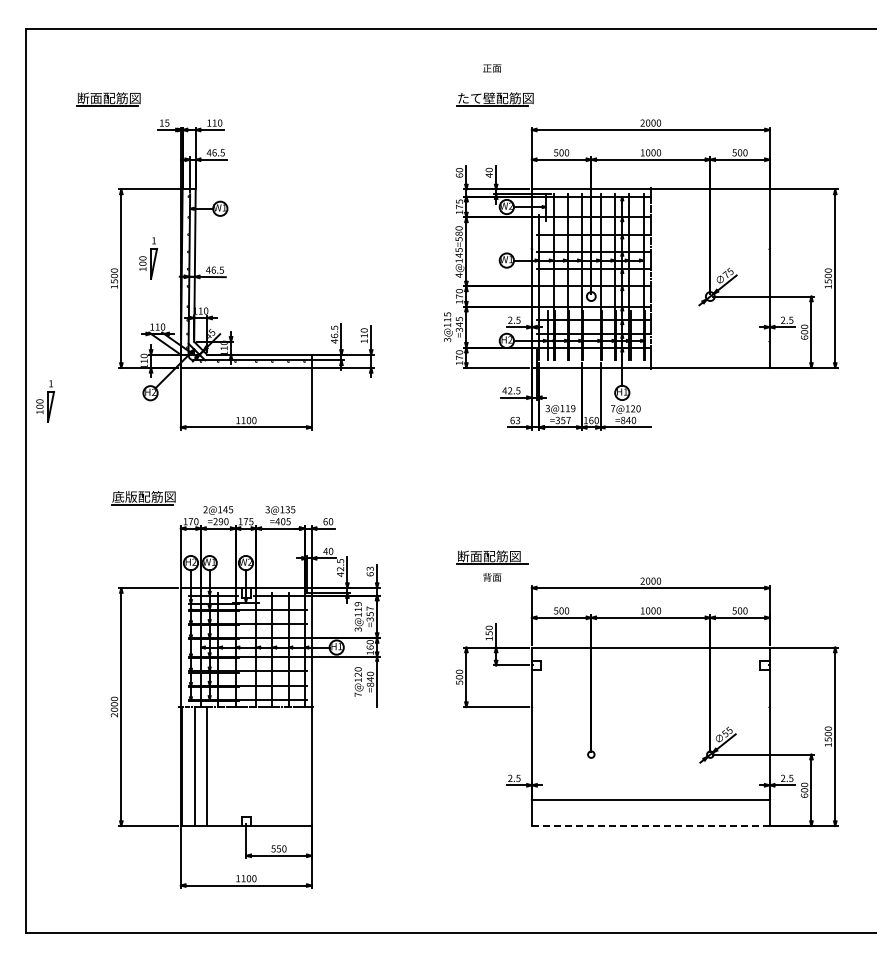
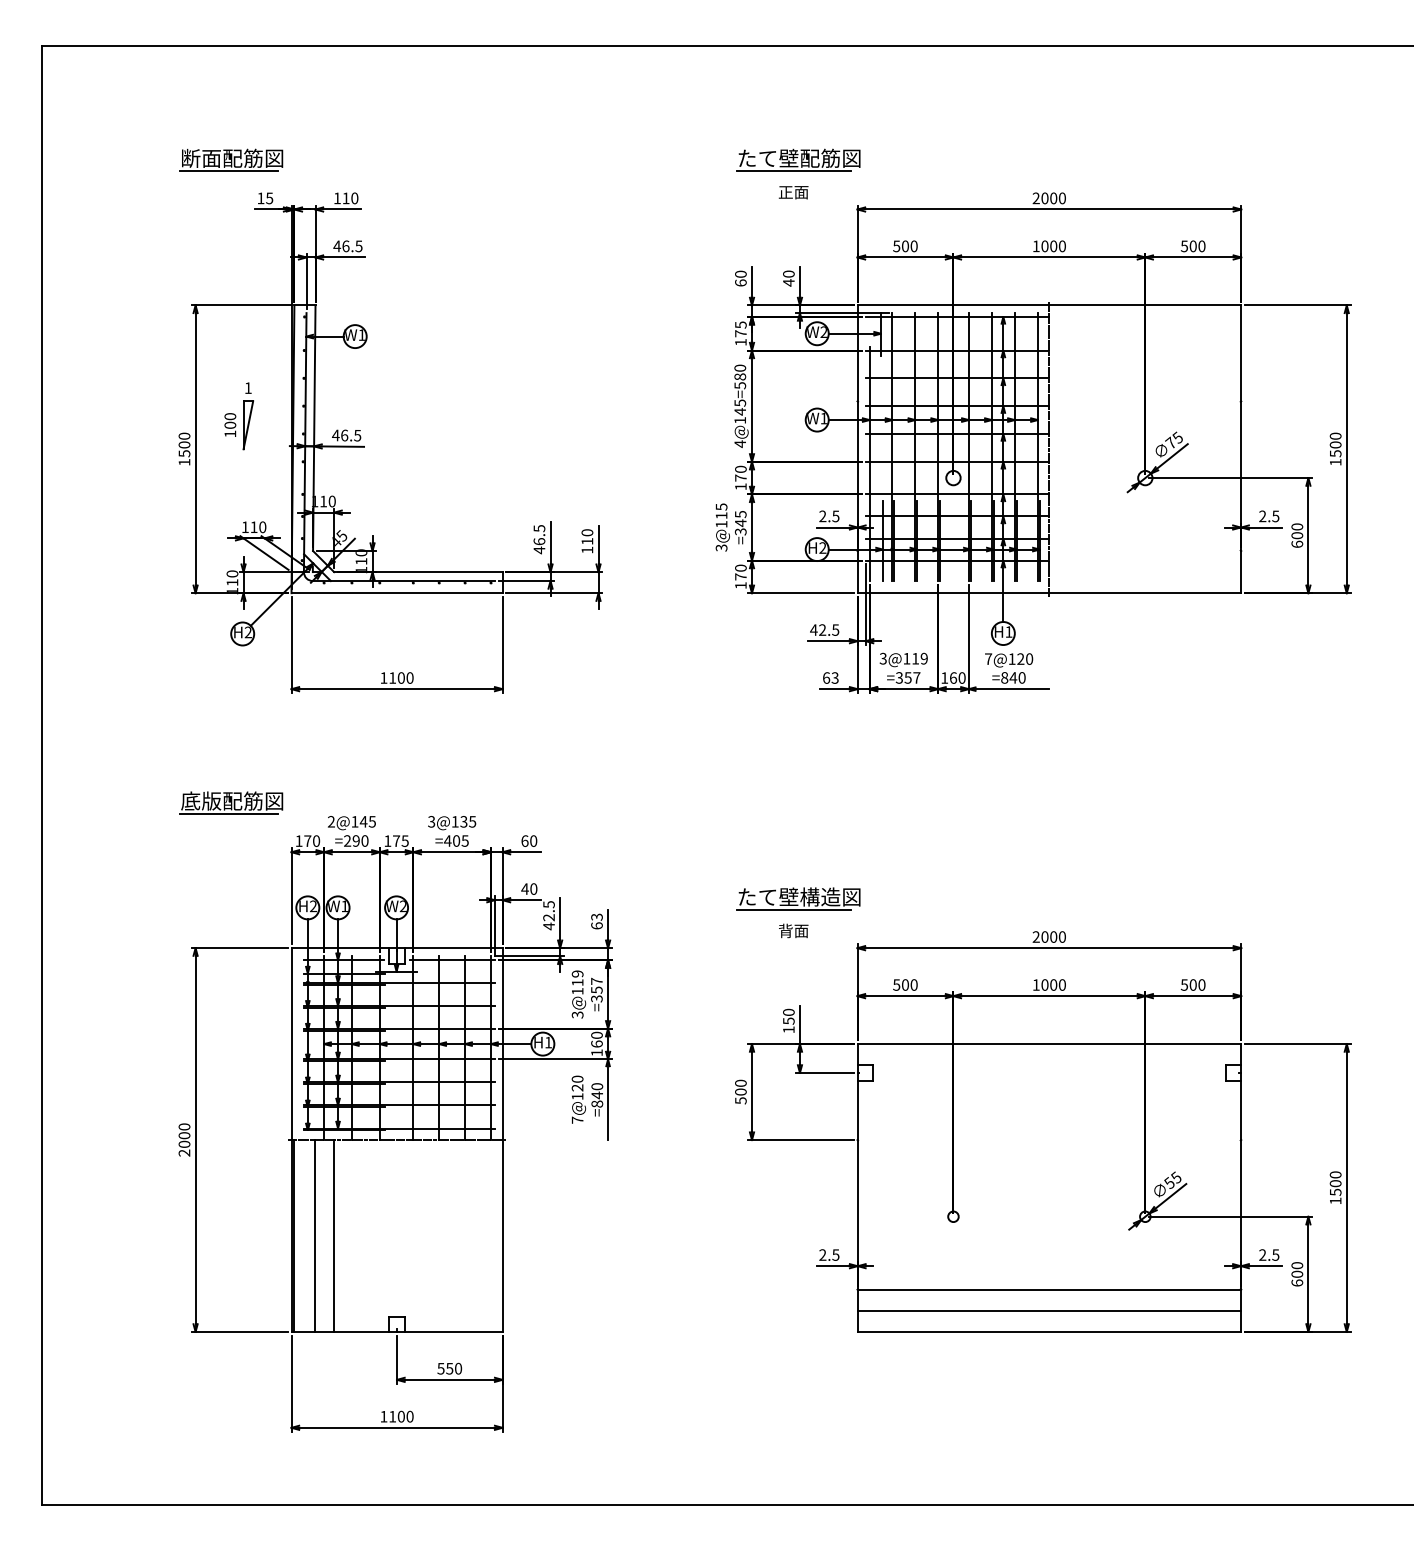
text: (492, 68) -> (794, 192), moved
part: (108, 99) -> (231, 160), moved
part: (45, 401) -> (73, 647), removed
text: (495, 556) -> (798, 897), 断面配筋図 -> たて壁構造図
line: (650, 812) -> (1048, 1310), added
line: (650, 826) -> (1048, 1332), dashed -> solid

